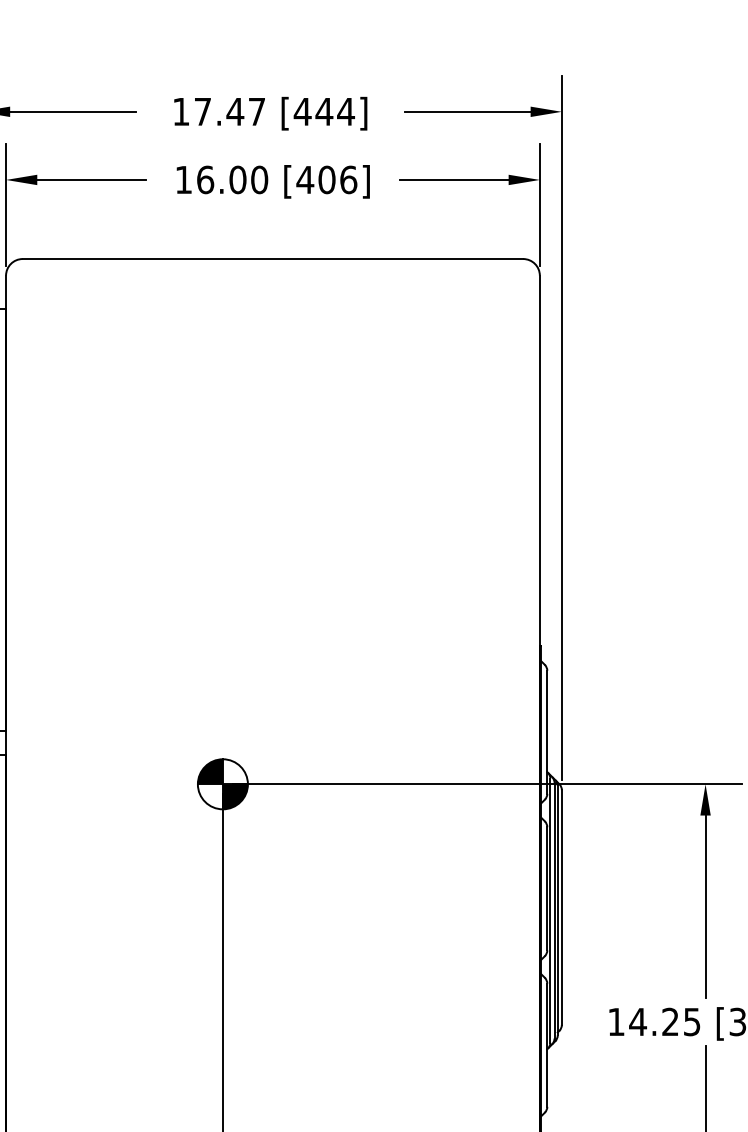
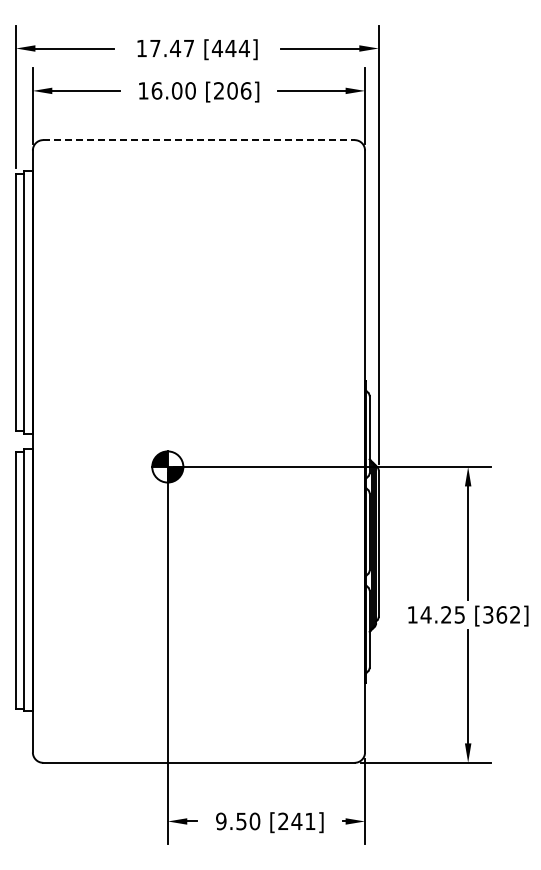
text: (304, 179) -> (218, 90), [406] -> [206]
line: (272, 259) -> (198, 140), solid -> dashed

